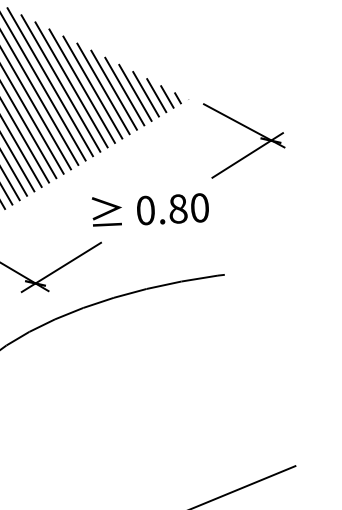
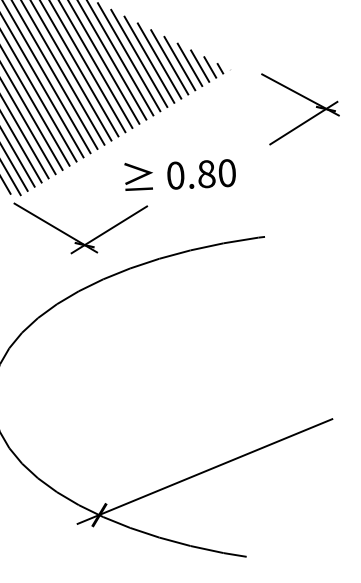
part: (250, 130) -> (306, 99), moved
text: (149, 209) -> (179, 174), moved

